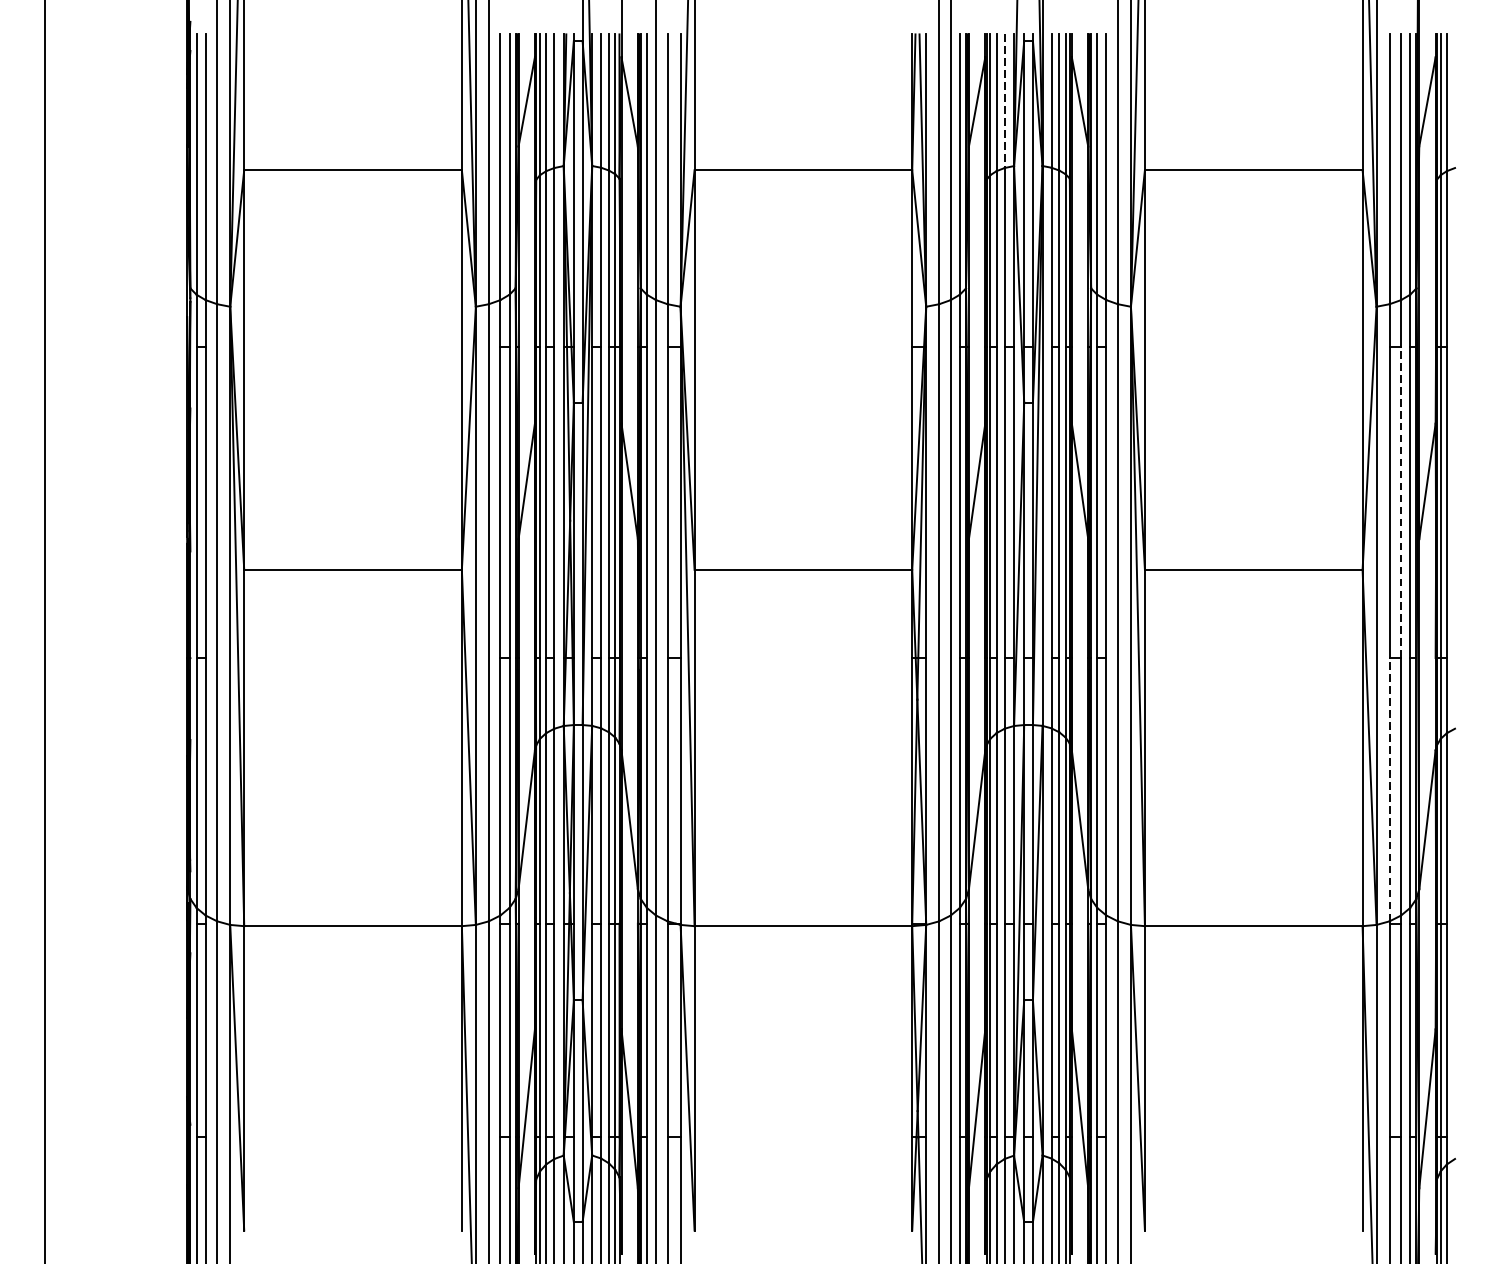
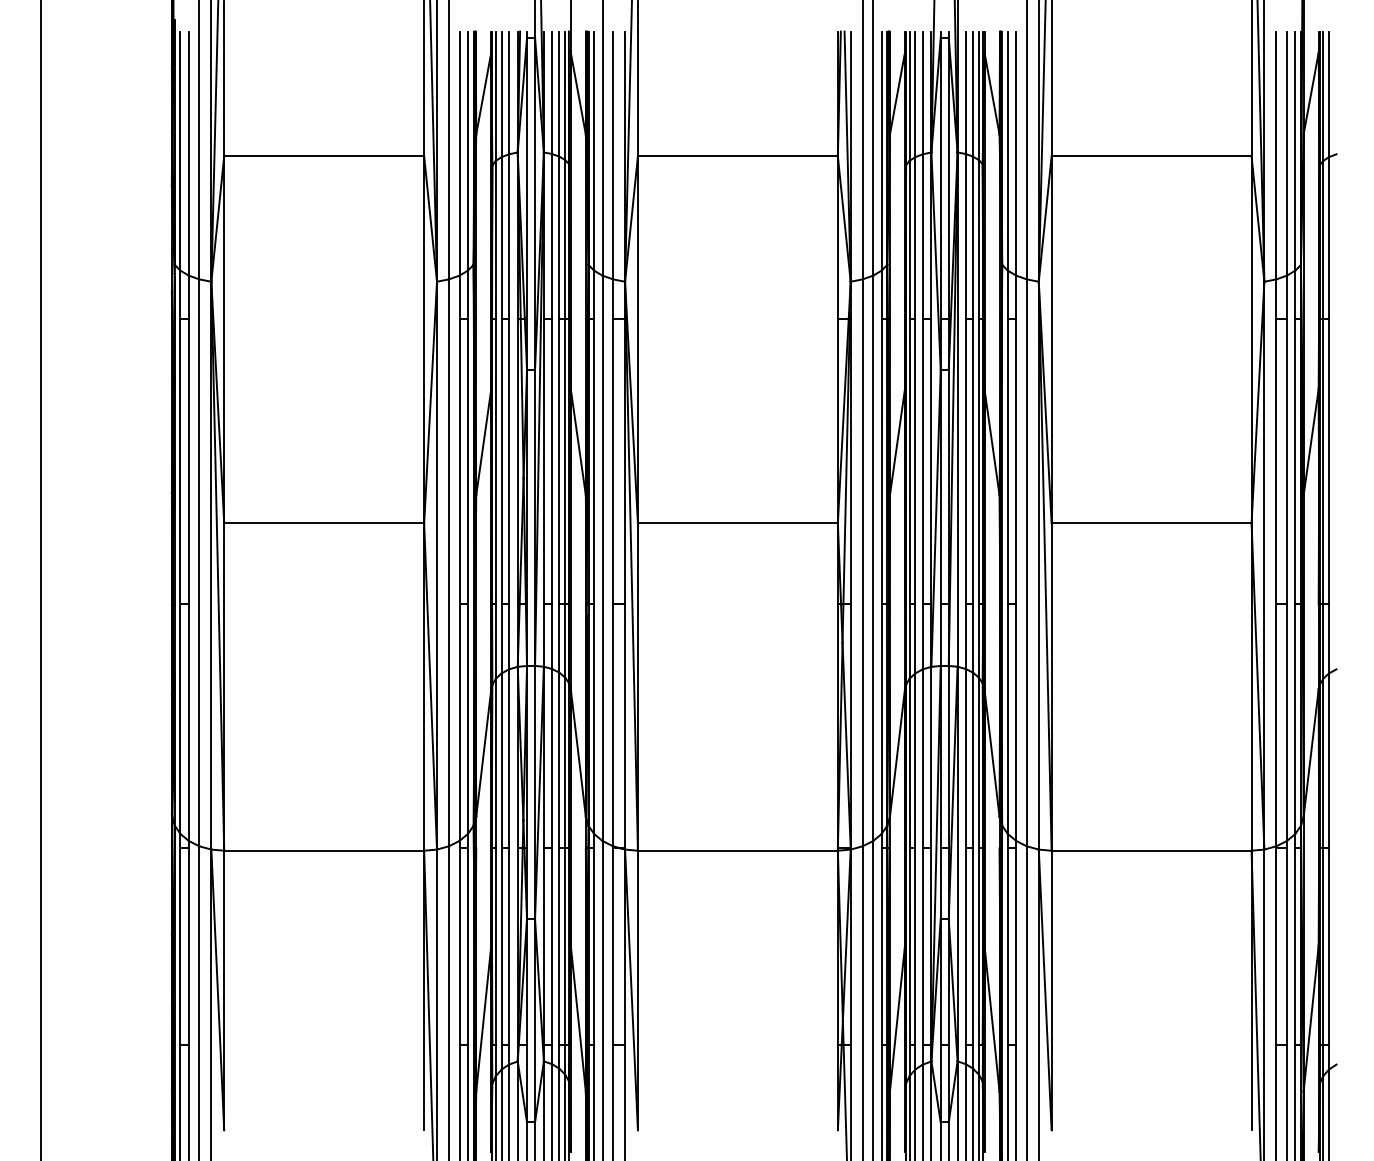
line: (1004, 101) -> (922, 93), dashed -> solid
line: (1400, 502) -> (1286, 461), dashed -> solid
line: (1389, 789) -> (1276, 725), dashed -> solid

